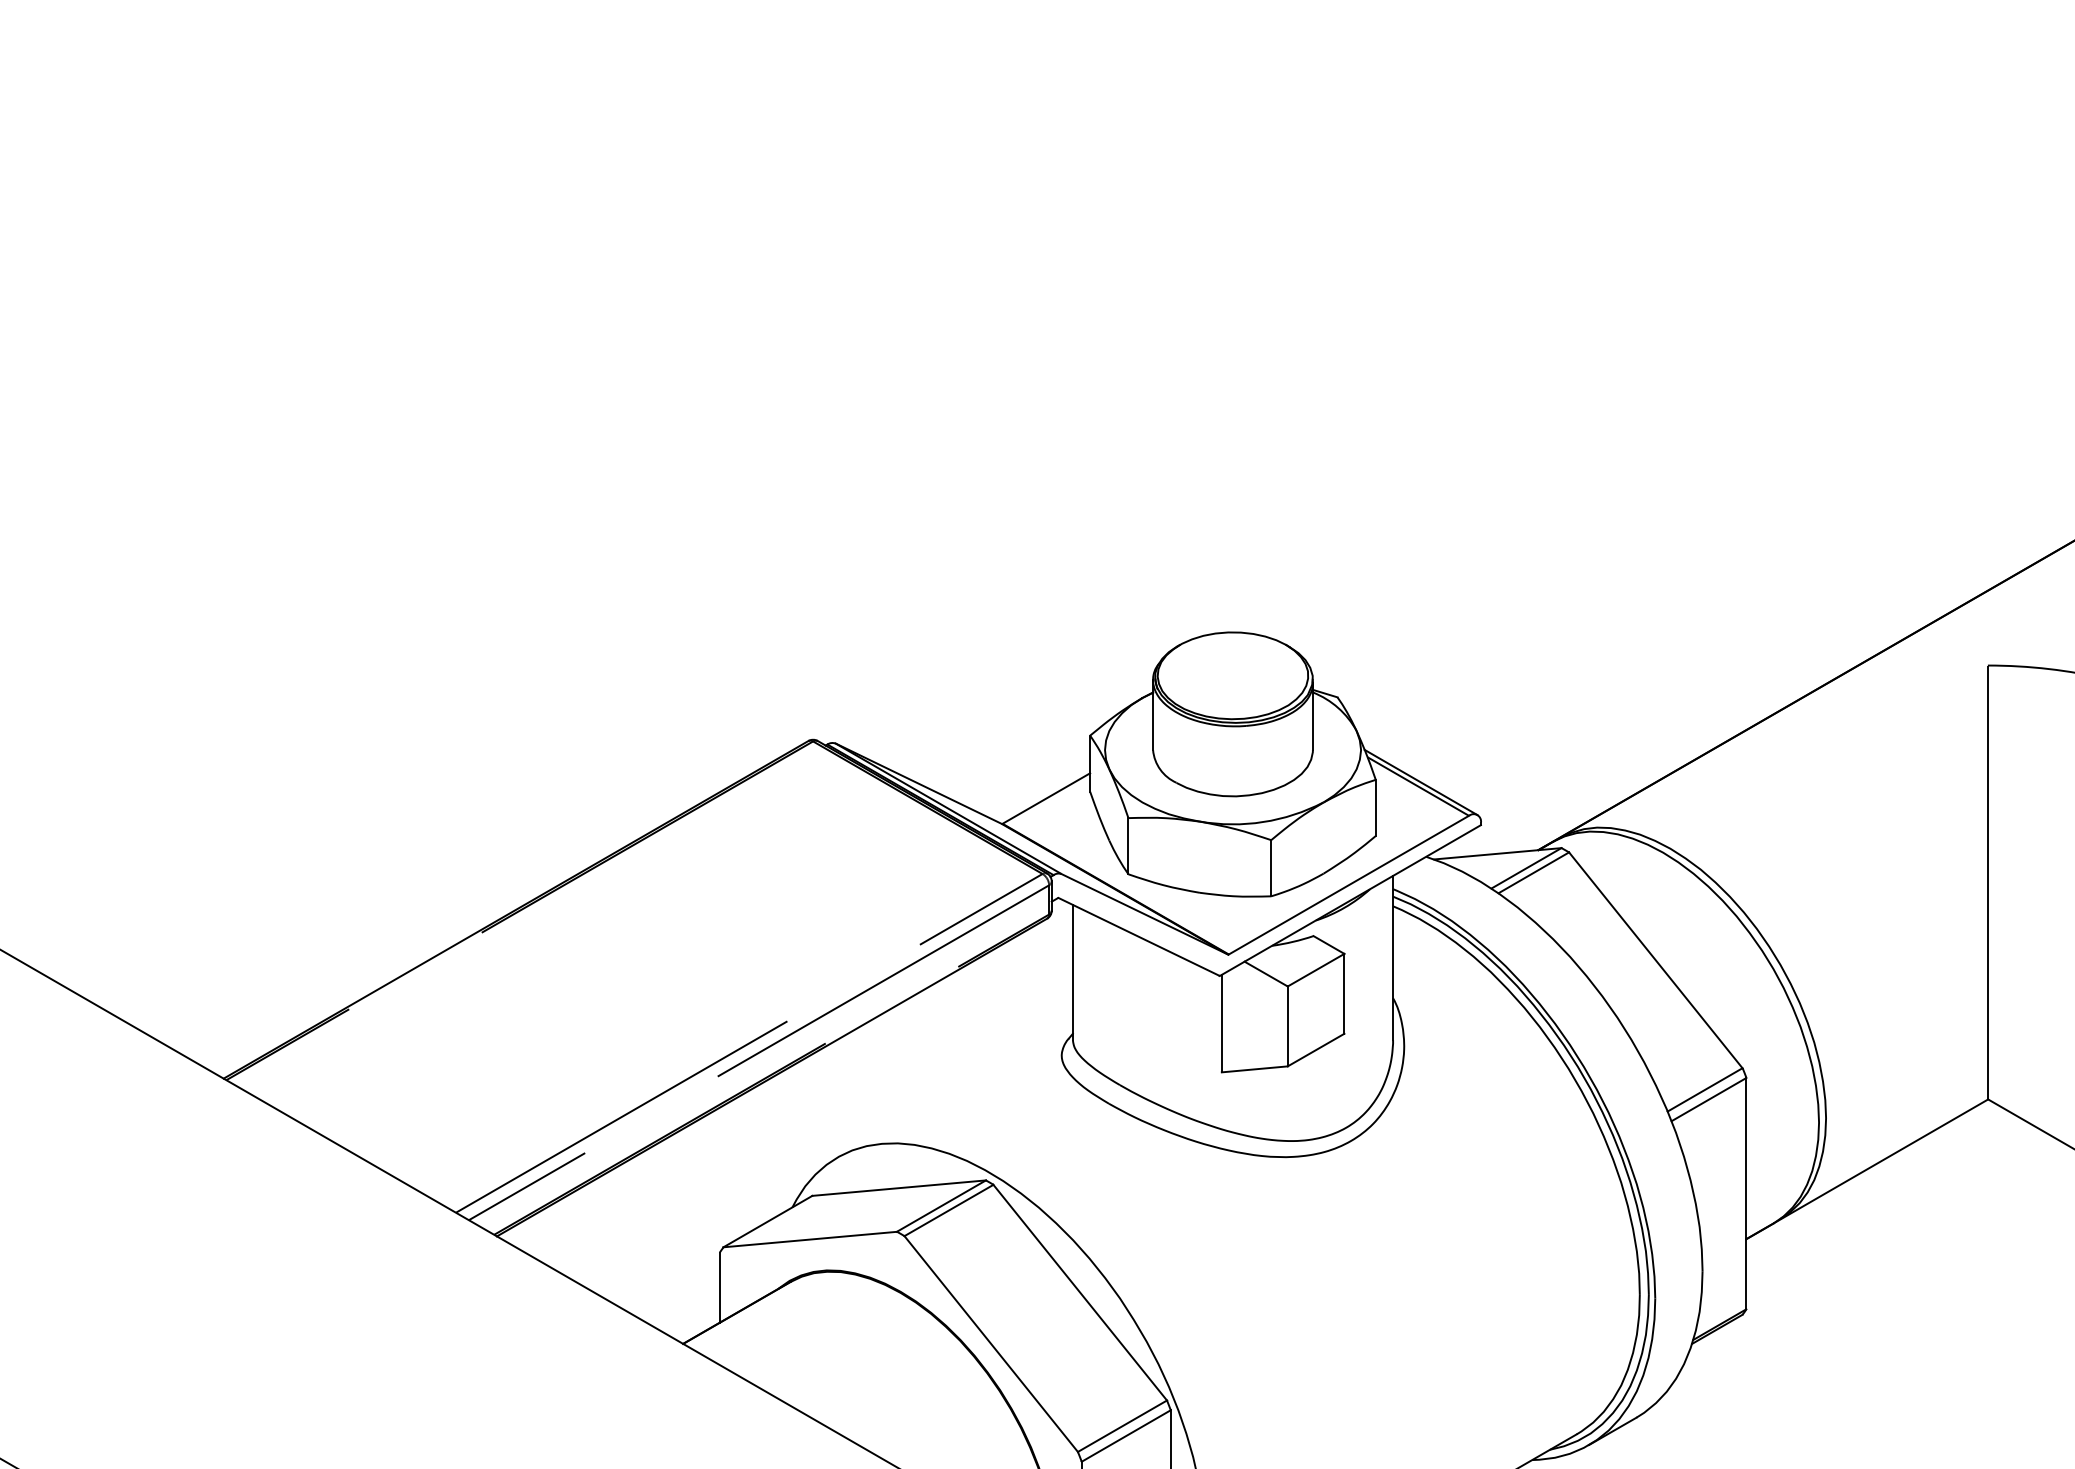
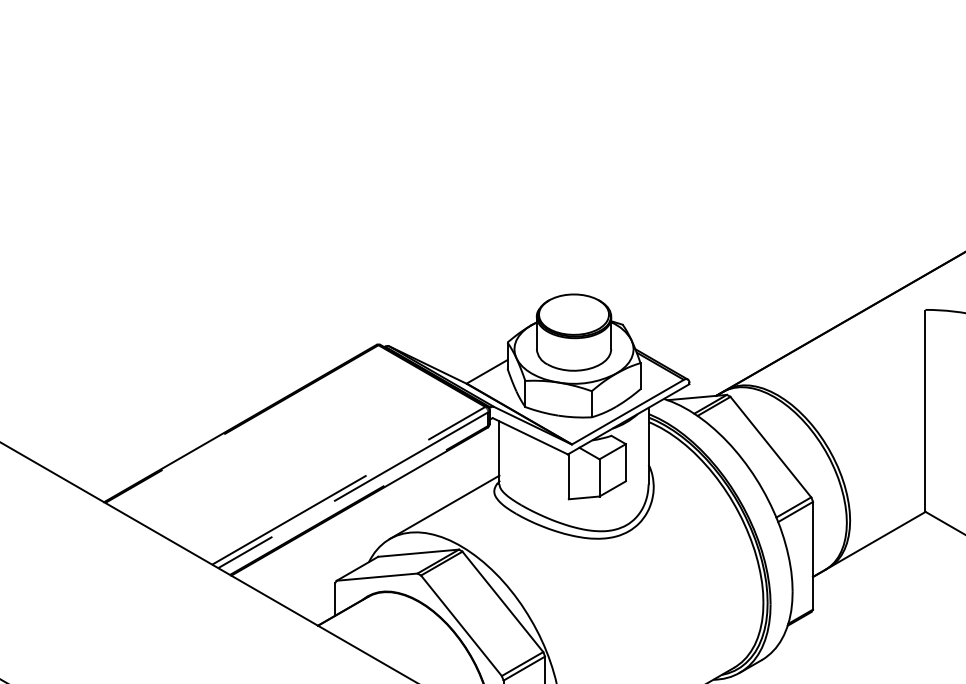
line: (954, 1087) -> (444, 506), added

